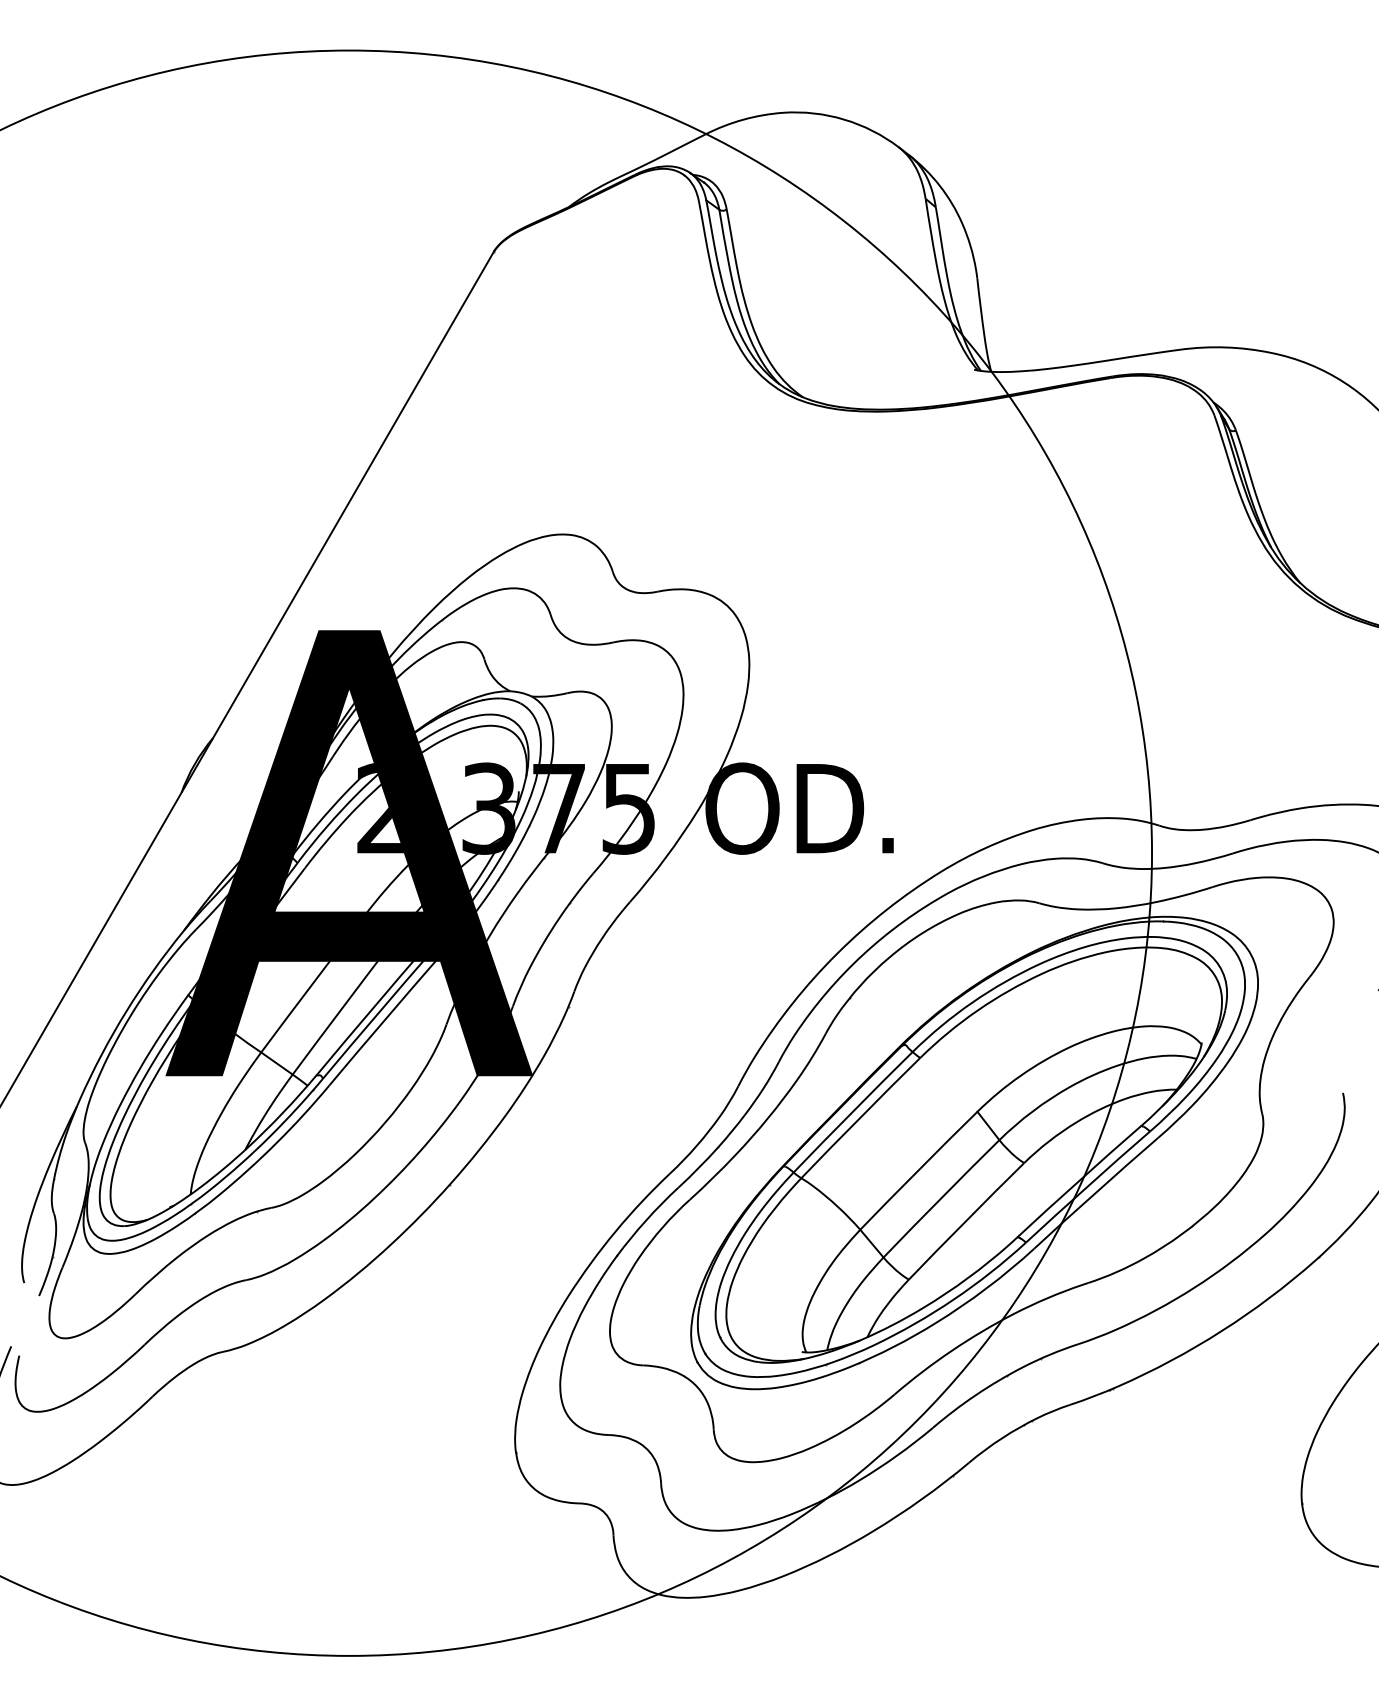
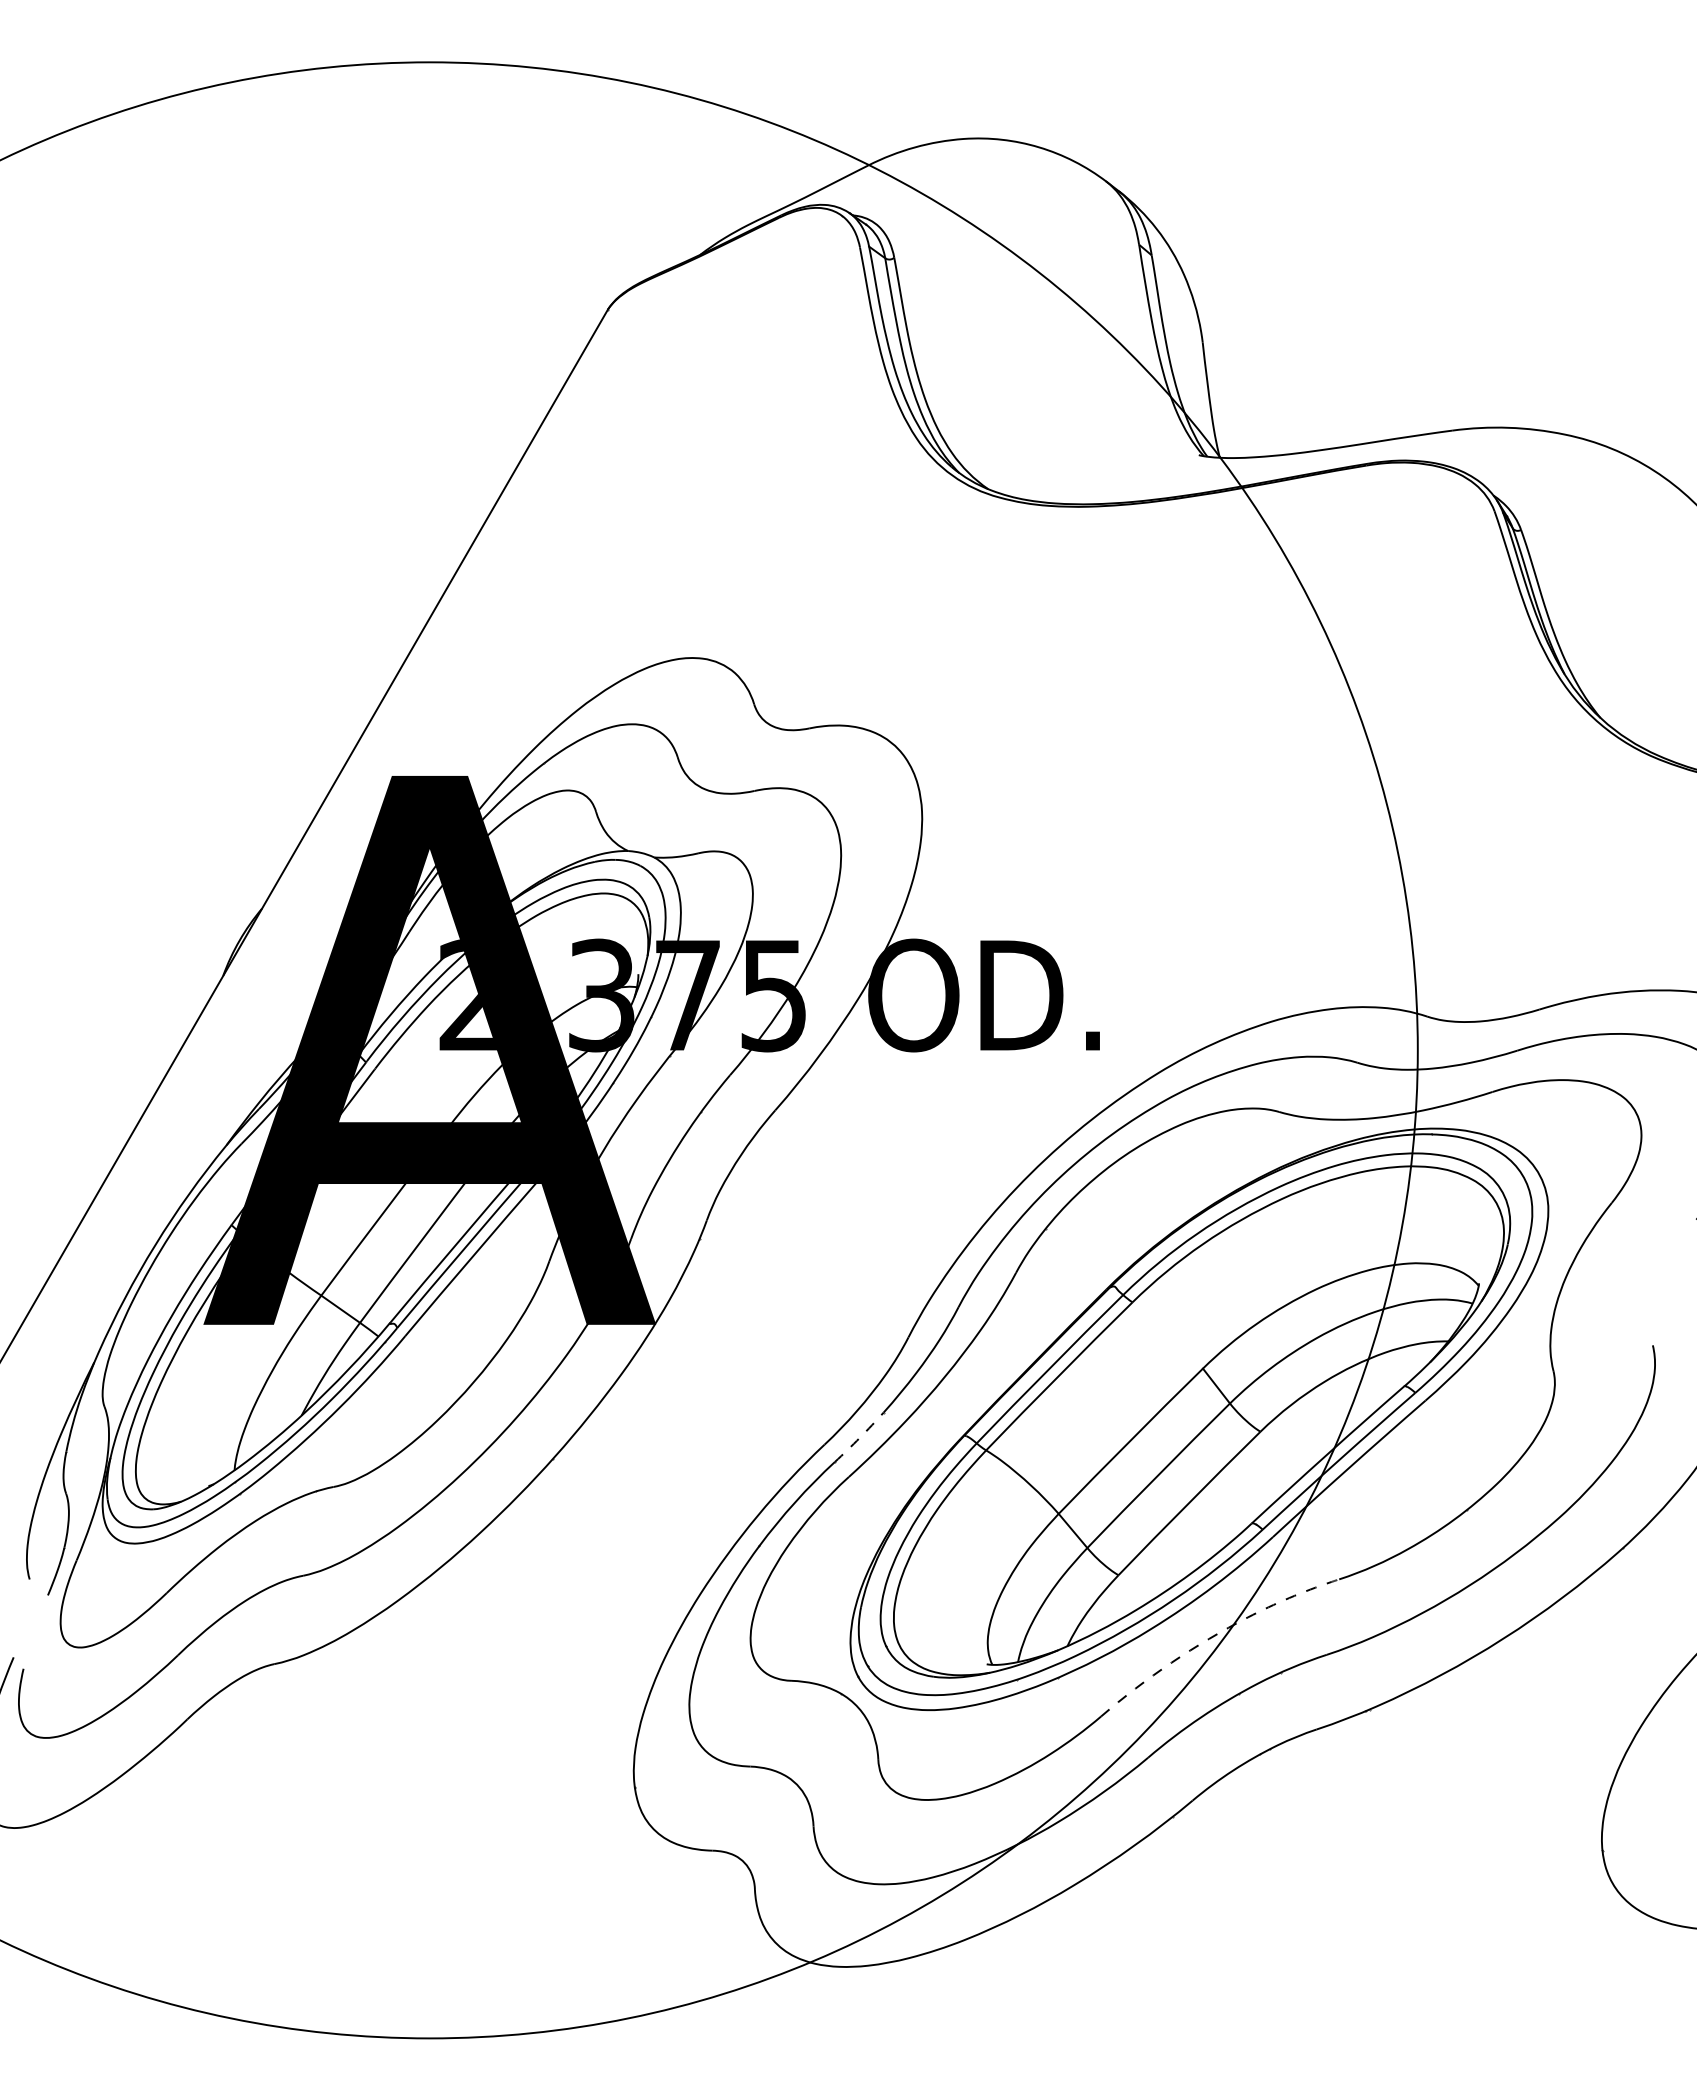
line: (698, 1167) -> (859, 1437), solid -> dashed
line: (986, 1329) -> (1214, 1636), solid -> dashed

